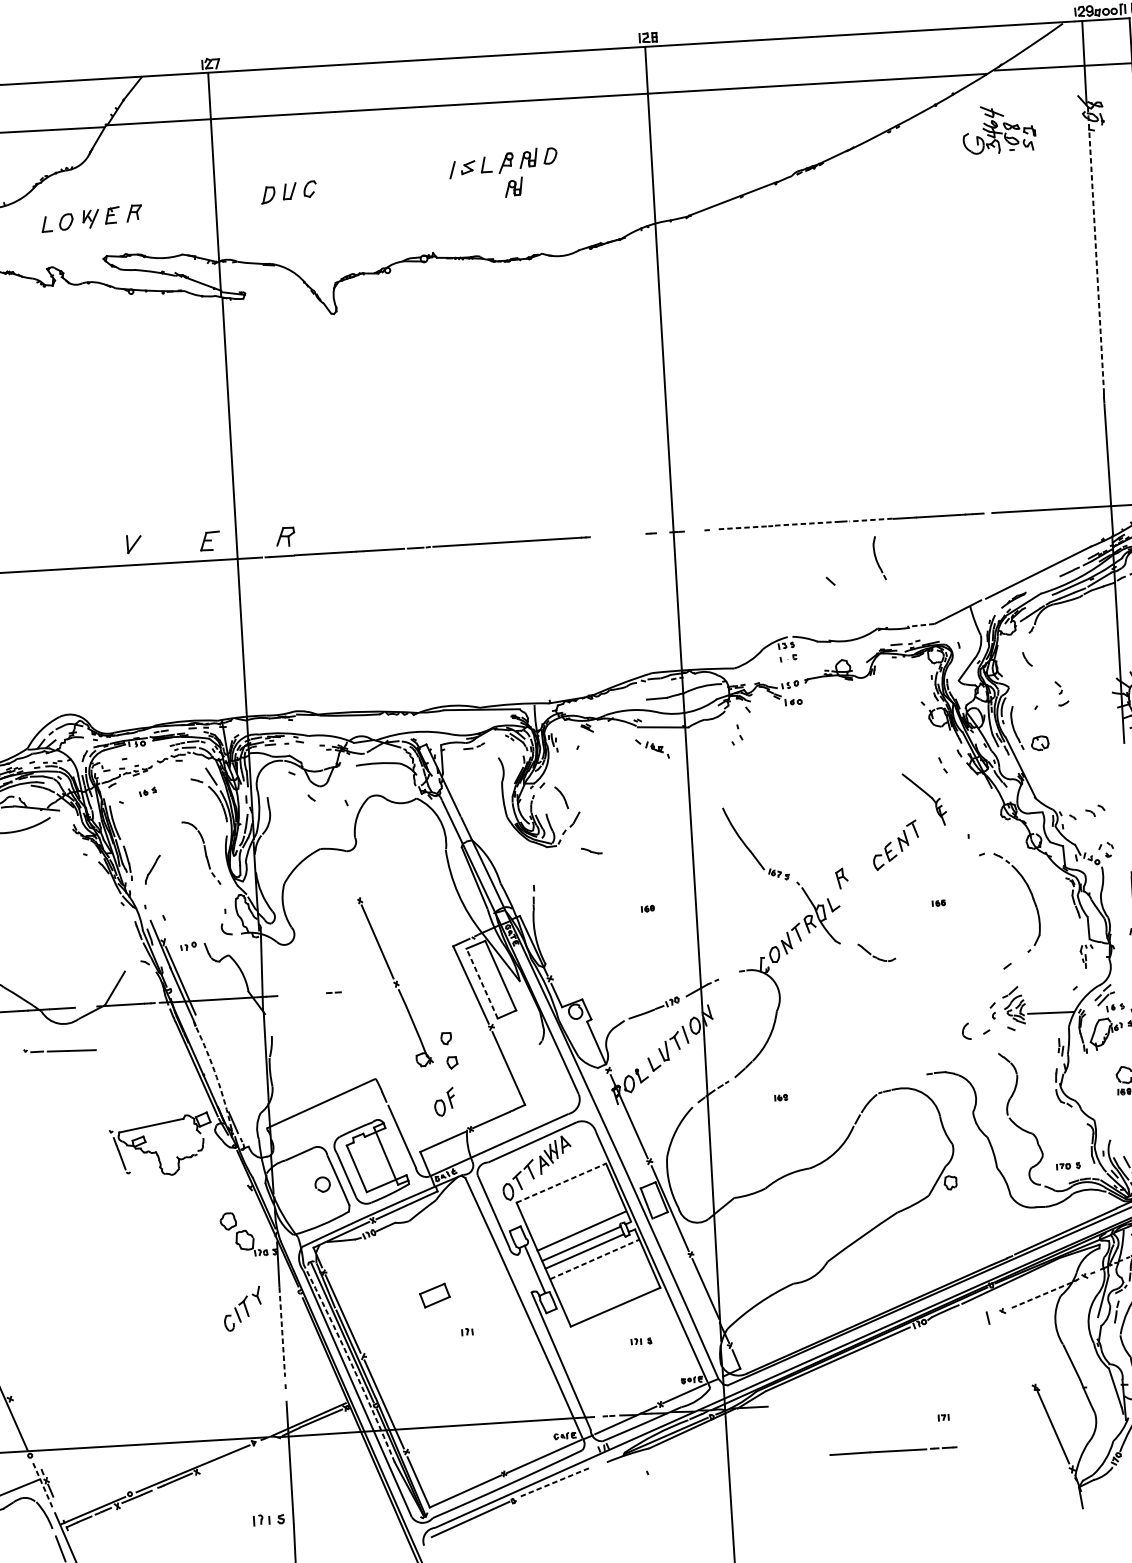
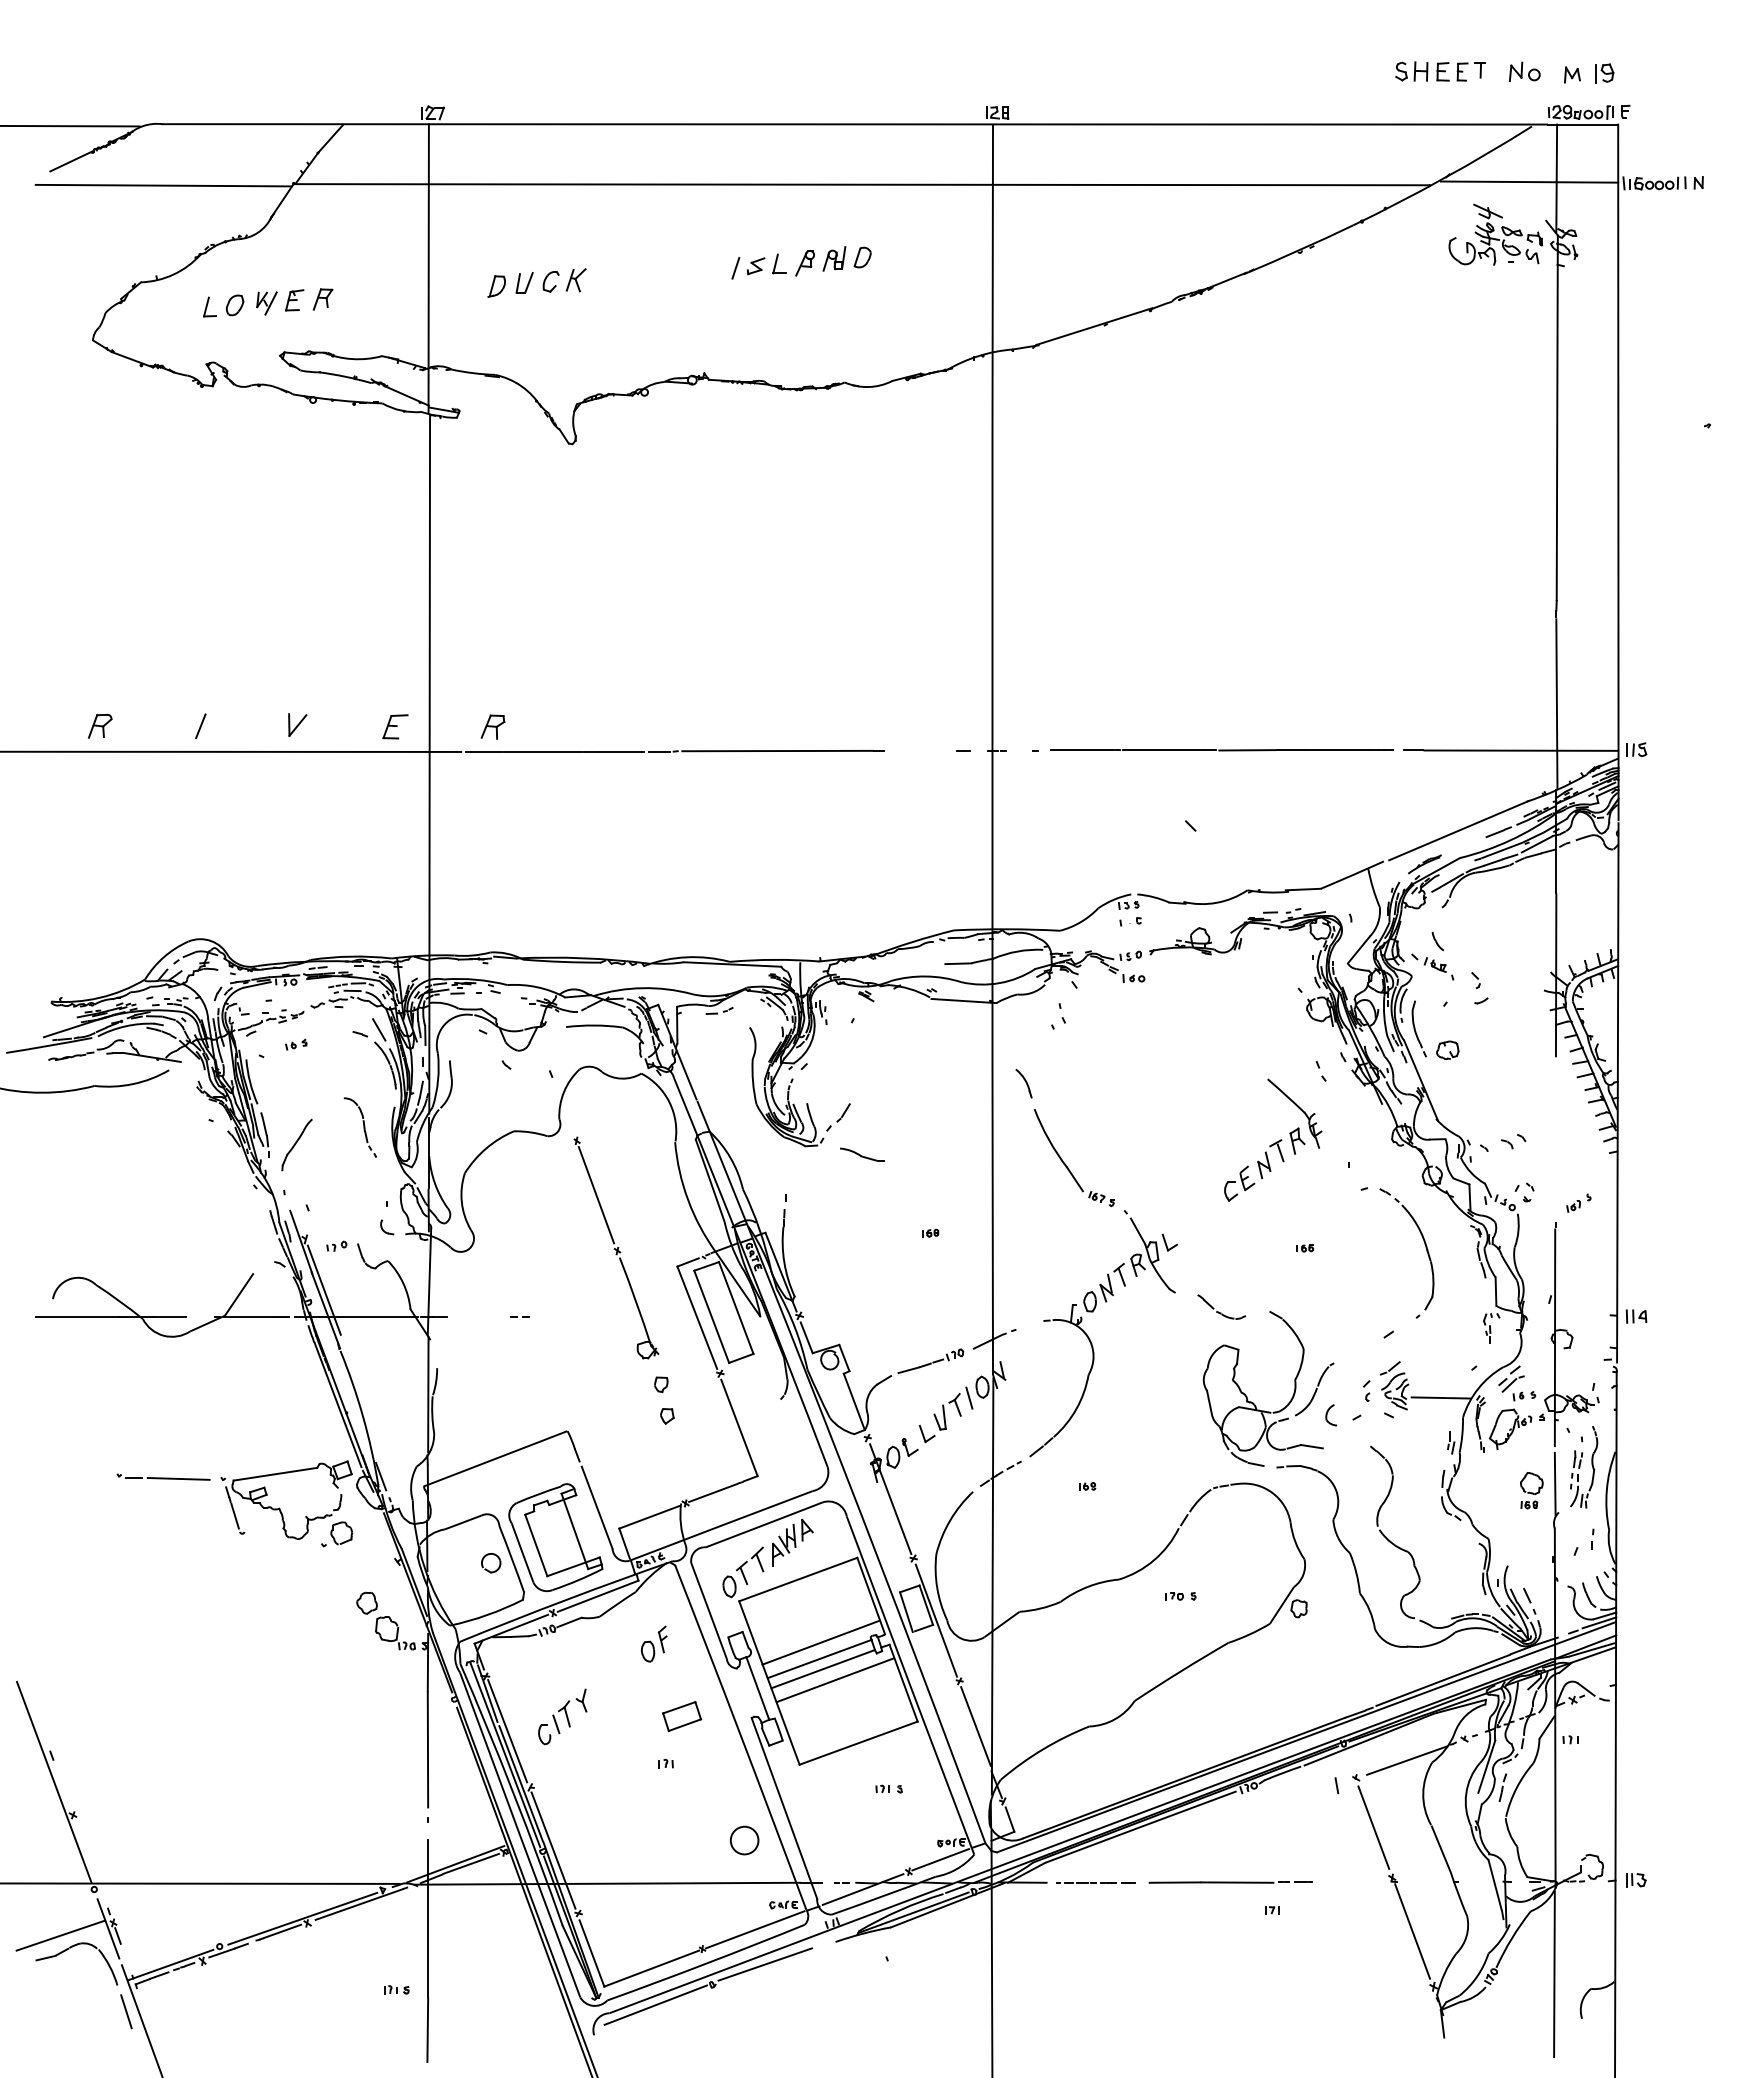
part: (998, 129) -> (1495, 234), moved
part: (513, 186) -> (813, 294), removed
part: (328, 187) -> (575, 280), added
line: (1096, 248) -> (1557, 418), dashed -> solid
line: (871, 520) -> (1247, 750), dashed -> solid
line: (806, 524) -> (1163, 750), dashed -> solid
line: (743, 527) -> (1082, 750), dashed -> solid
line: (58, 549) -> (200, 726), added
part: (878, 557) -> (1254, 799), removed
line: (920, 625) -> (1303, 889), dashed -> solid
part: (652, 748) -> (1432, 966), moved
part: (561, 797) -> (1023, 1083), moved
part: (591, 850) -> (862, 1154), size x1.67
part: (200, 853) -> (359, 1127), size x0.71
part: (152, 869) -> (296, 1144), size x1.43
part: (841, 878) -> (1297, 1140), moved
part: (395, 981) -> (616, 1247), moved
line: (482, 983) -> (711, 1316), dashed -> solid
part: (905, 1025) -> (1253, 1402), added
part: (59, 1049) -> (163, 1476), moved
arc: (216, 1076) -> (363, 1416), dashed -> solid
part: (443, 1101) -> (653, 1643), moved
part: (1068, 1166) -> (1180, 1596), moved
part: (202, 1169) -> (337, 1534), added
line: (561, 1183) -> (798, 1579), dashed -> solid
line: (594, 1259) -> (835, 1680), dashed -> solid
part: (435, 1295) -> (682, 1716), moved
line: (1041, 1295) -> (1407, 1760), dashed -> solid
part: (242, 1308) -> (562, 1716), moved
line: (281, 1331) -> (427, 1749), dashed -> solid
line: (1018, 1348) -> (1373, 1827), added
arc: (350, 1362) -> (513, 1794), dashed -> solid
circle: (531, 1387) -> (744, 1840), added
line: (805, 1404) -> (1095, 1882), added
line: (893, 1451) -> (1230, 1882), moved
line: (237, 1454) -> (361, 1903), added
line: (552, 1482) -> (764, 1964), dashed -> solid
line: (43, 1485) -> (108, 1928), dashed -> solid
part: (268, 1519) -> (396, 1989), size x0.62

